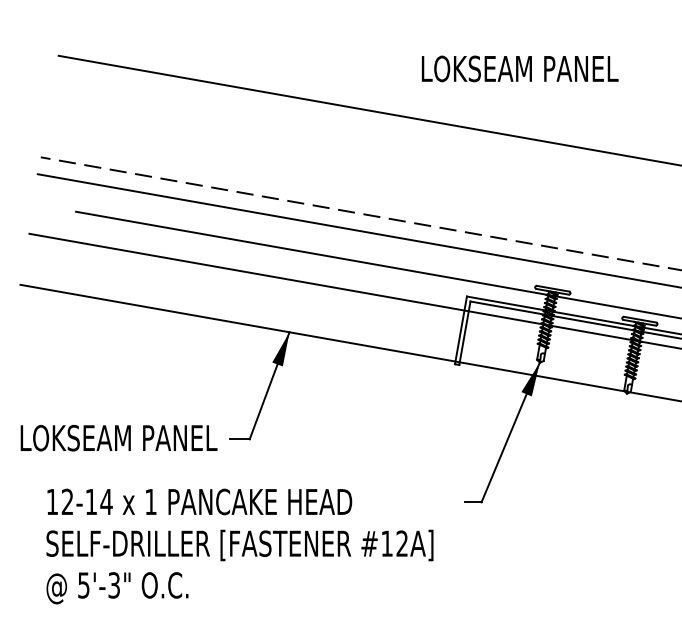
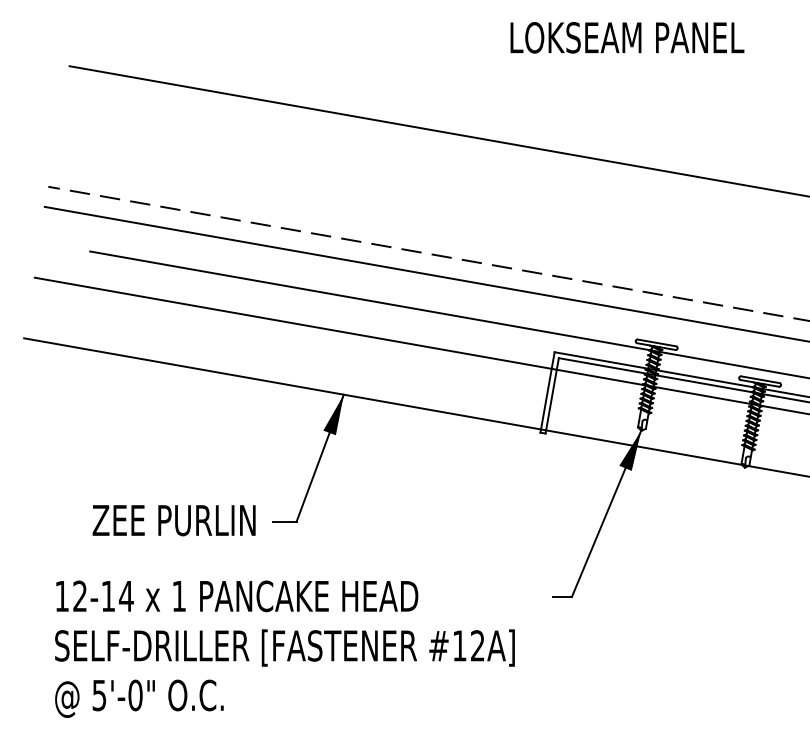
text: (519, 68) -> (626, 37), moved
text: (118, 437) -> (140, 519), LOKSEAM PANEL -> ZEE PURLIN
text: (114, 585) -> (135, 695), 5'-3" -> 5'-0"

